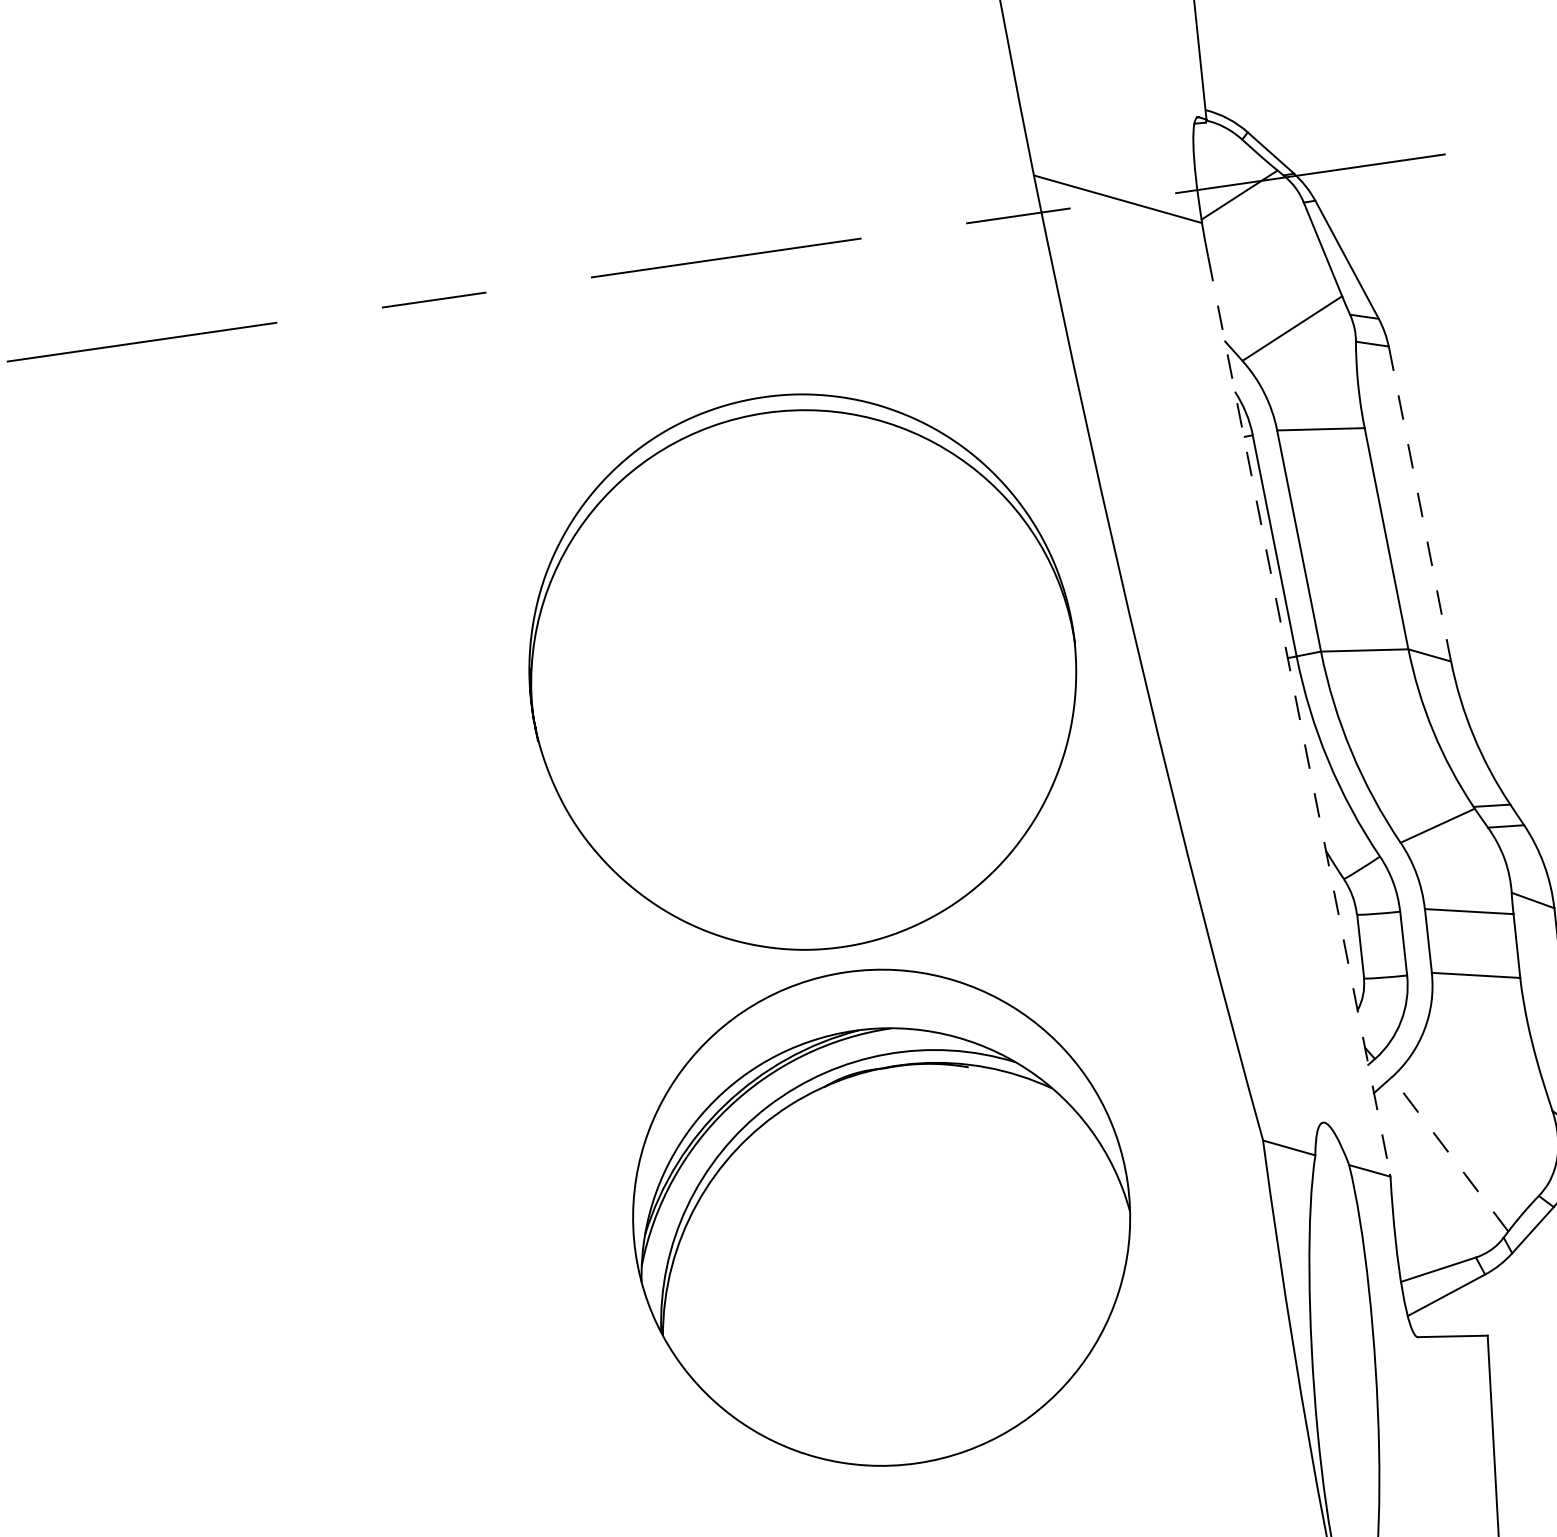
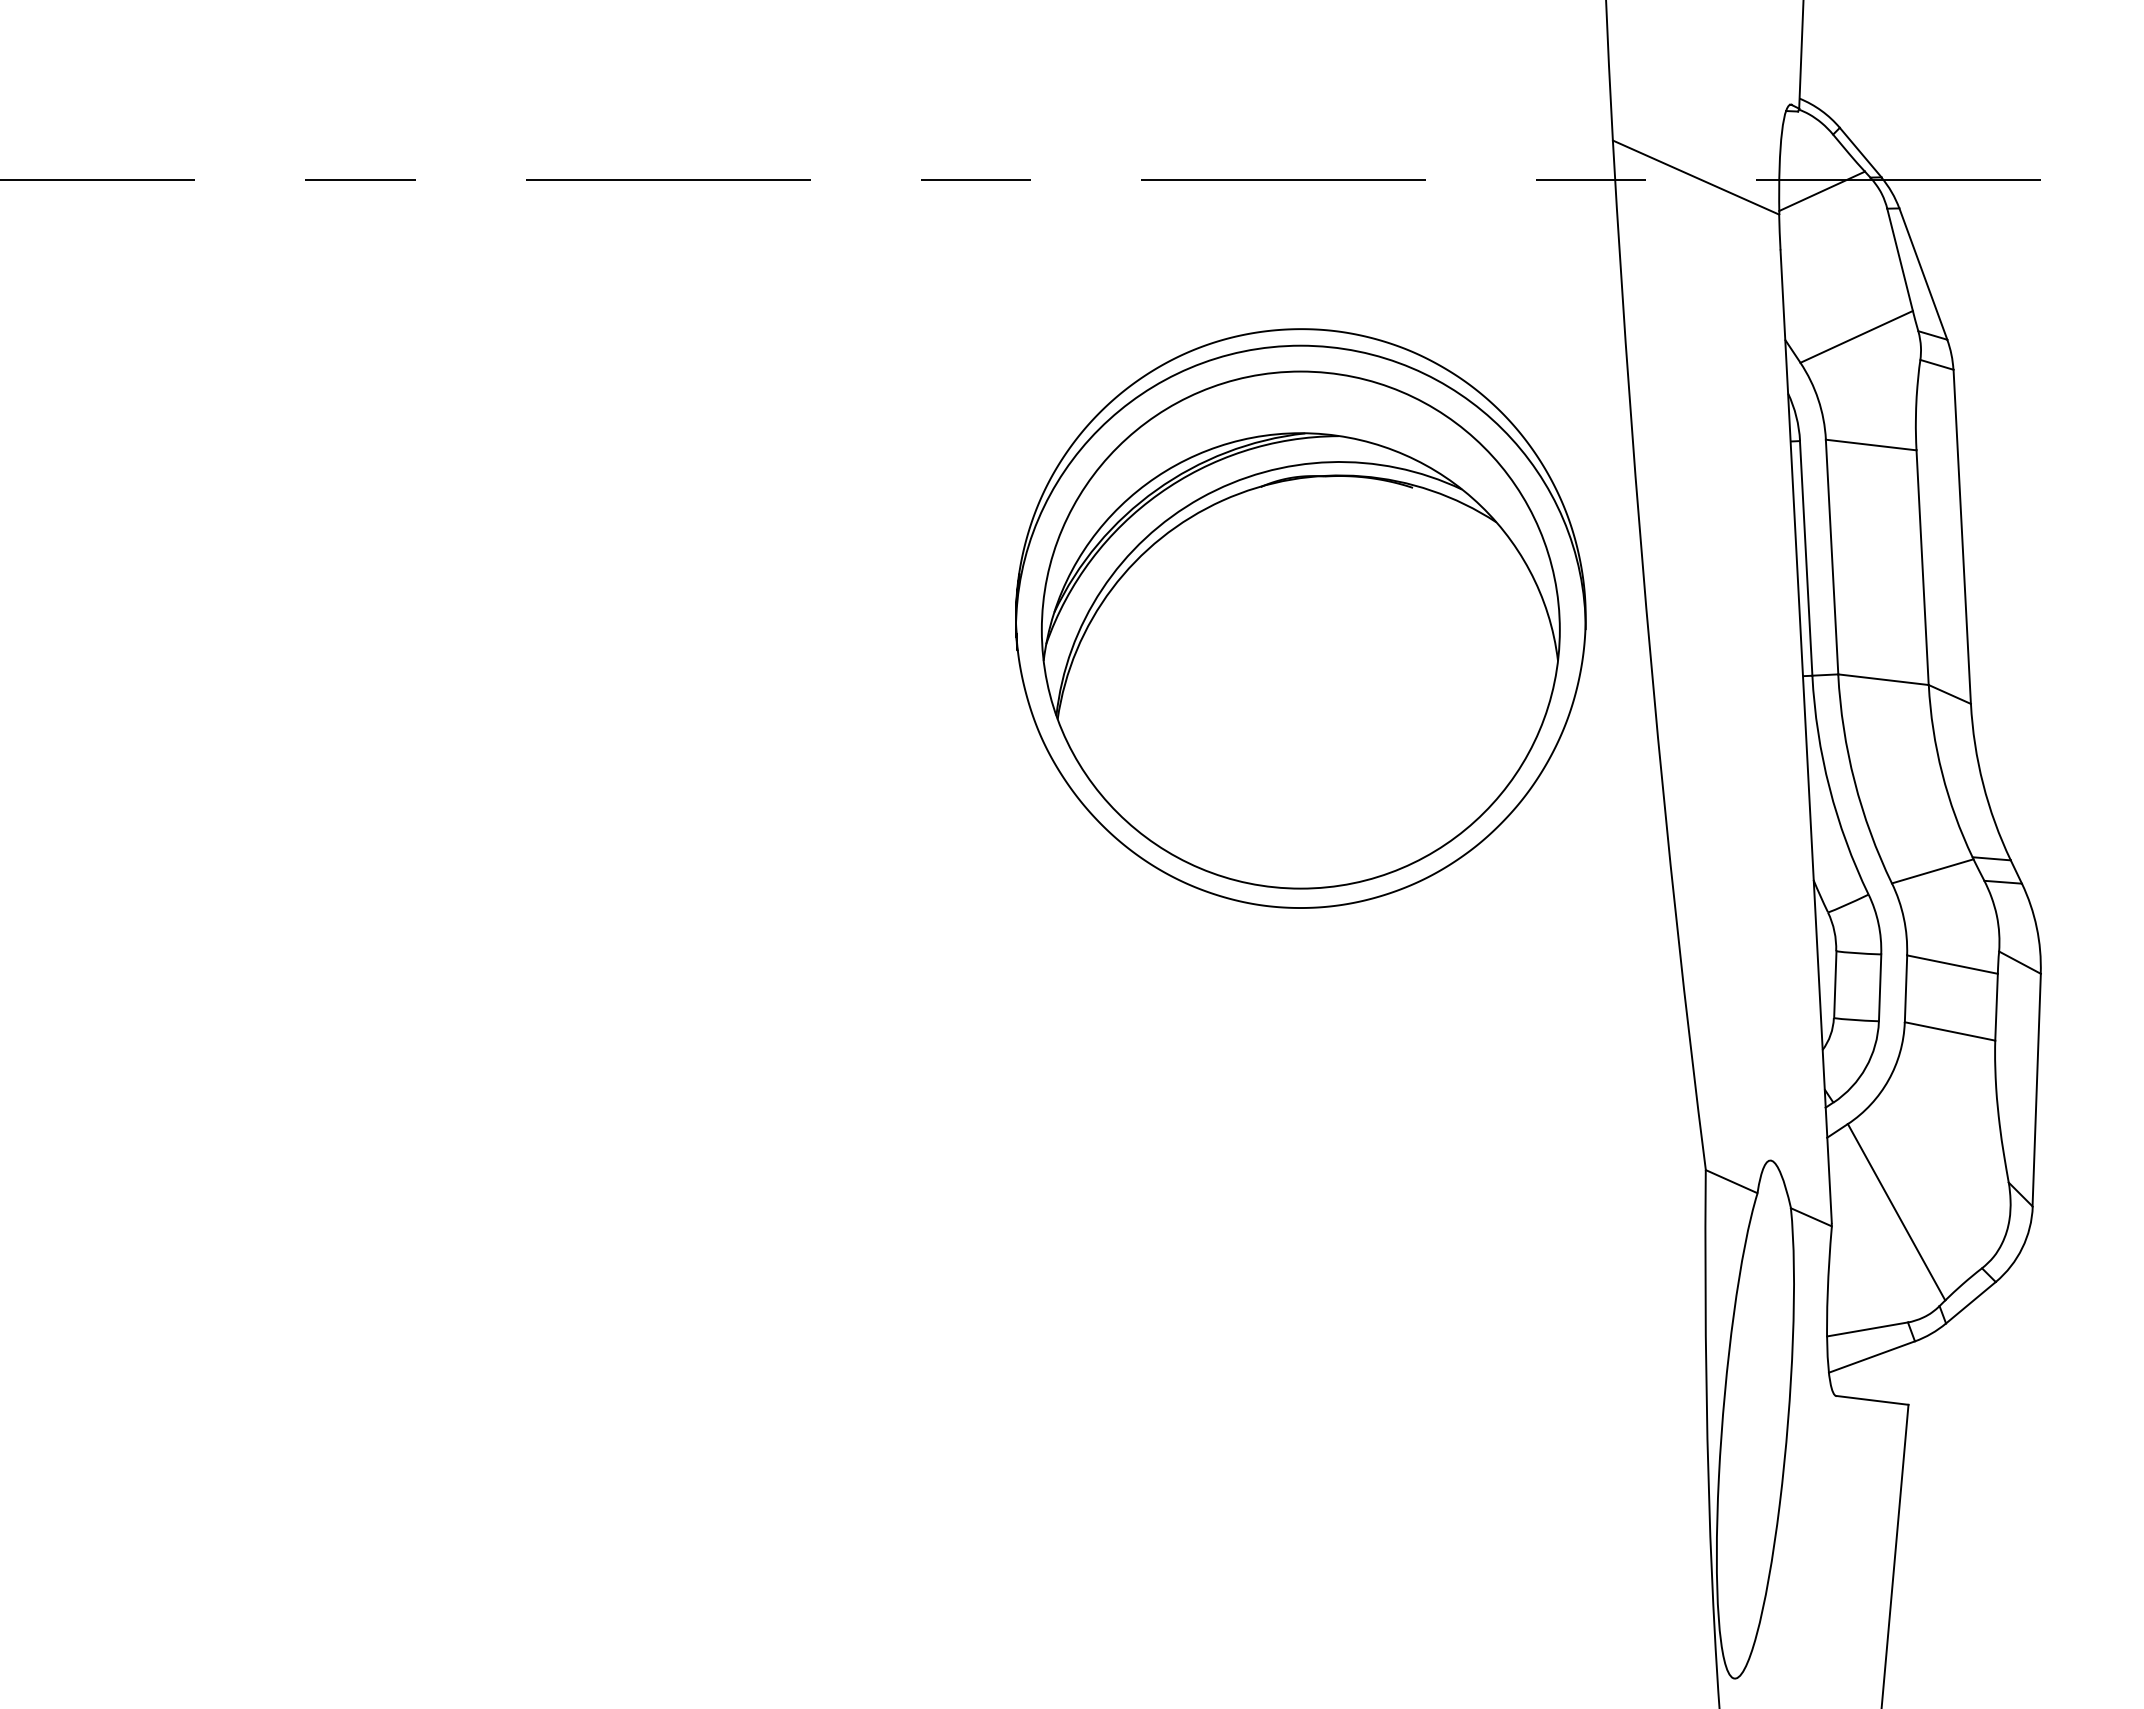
line: (1420, 504) -> (1962, 537), dashed -> solid
line: (1299, 715) -> (1806, 737), dashed -> solid
line: (1449, 1154) -> (1896, 1212), dashed -> solid
part: (881, 1217) -> (1300, 629), moved

